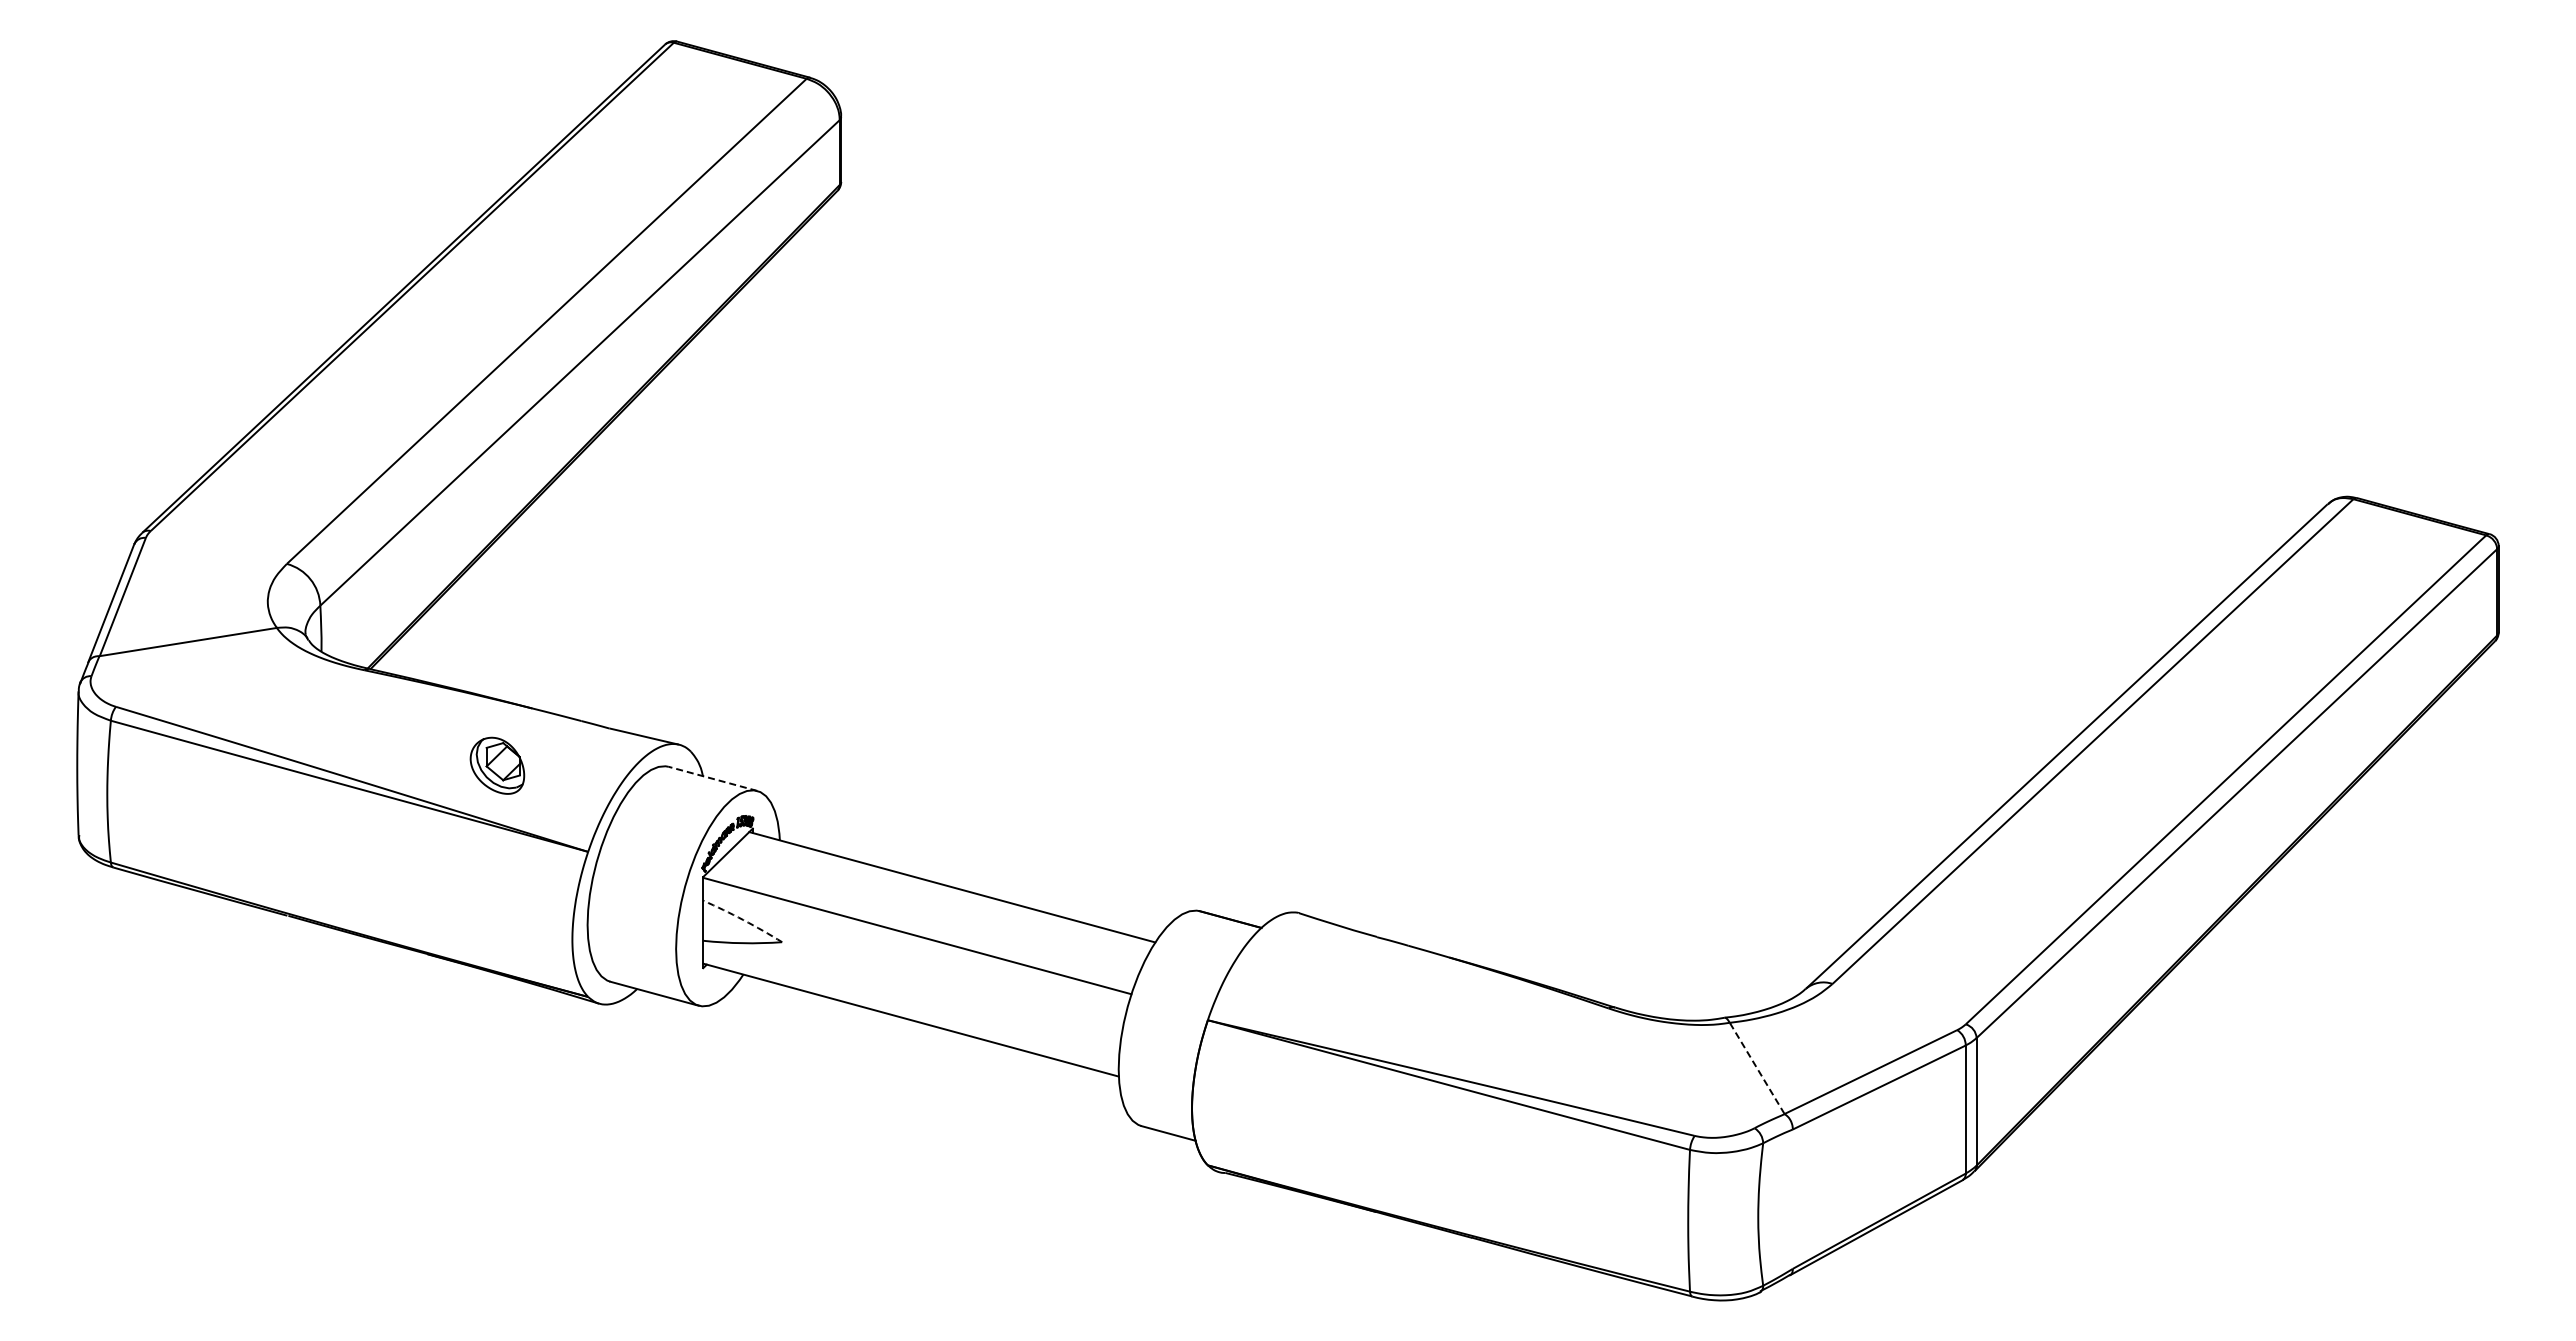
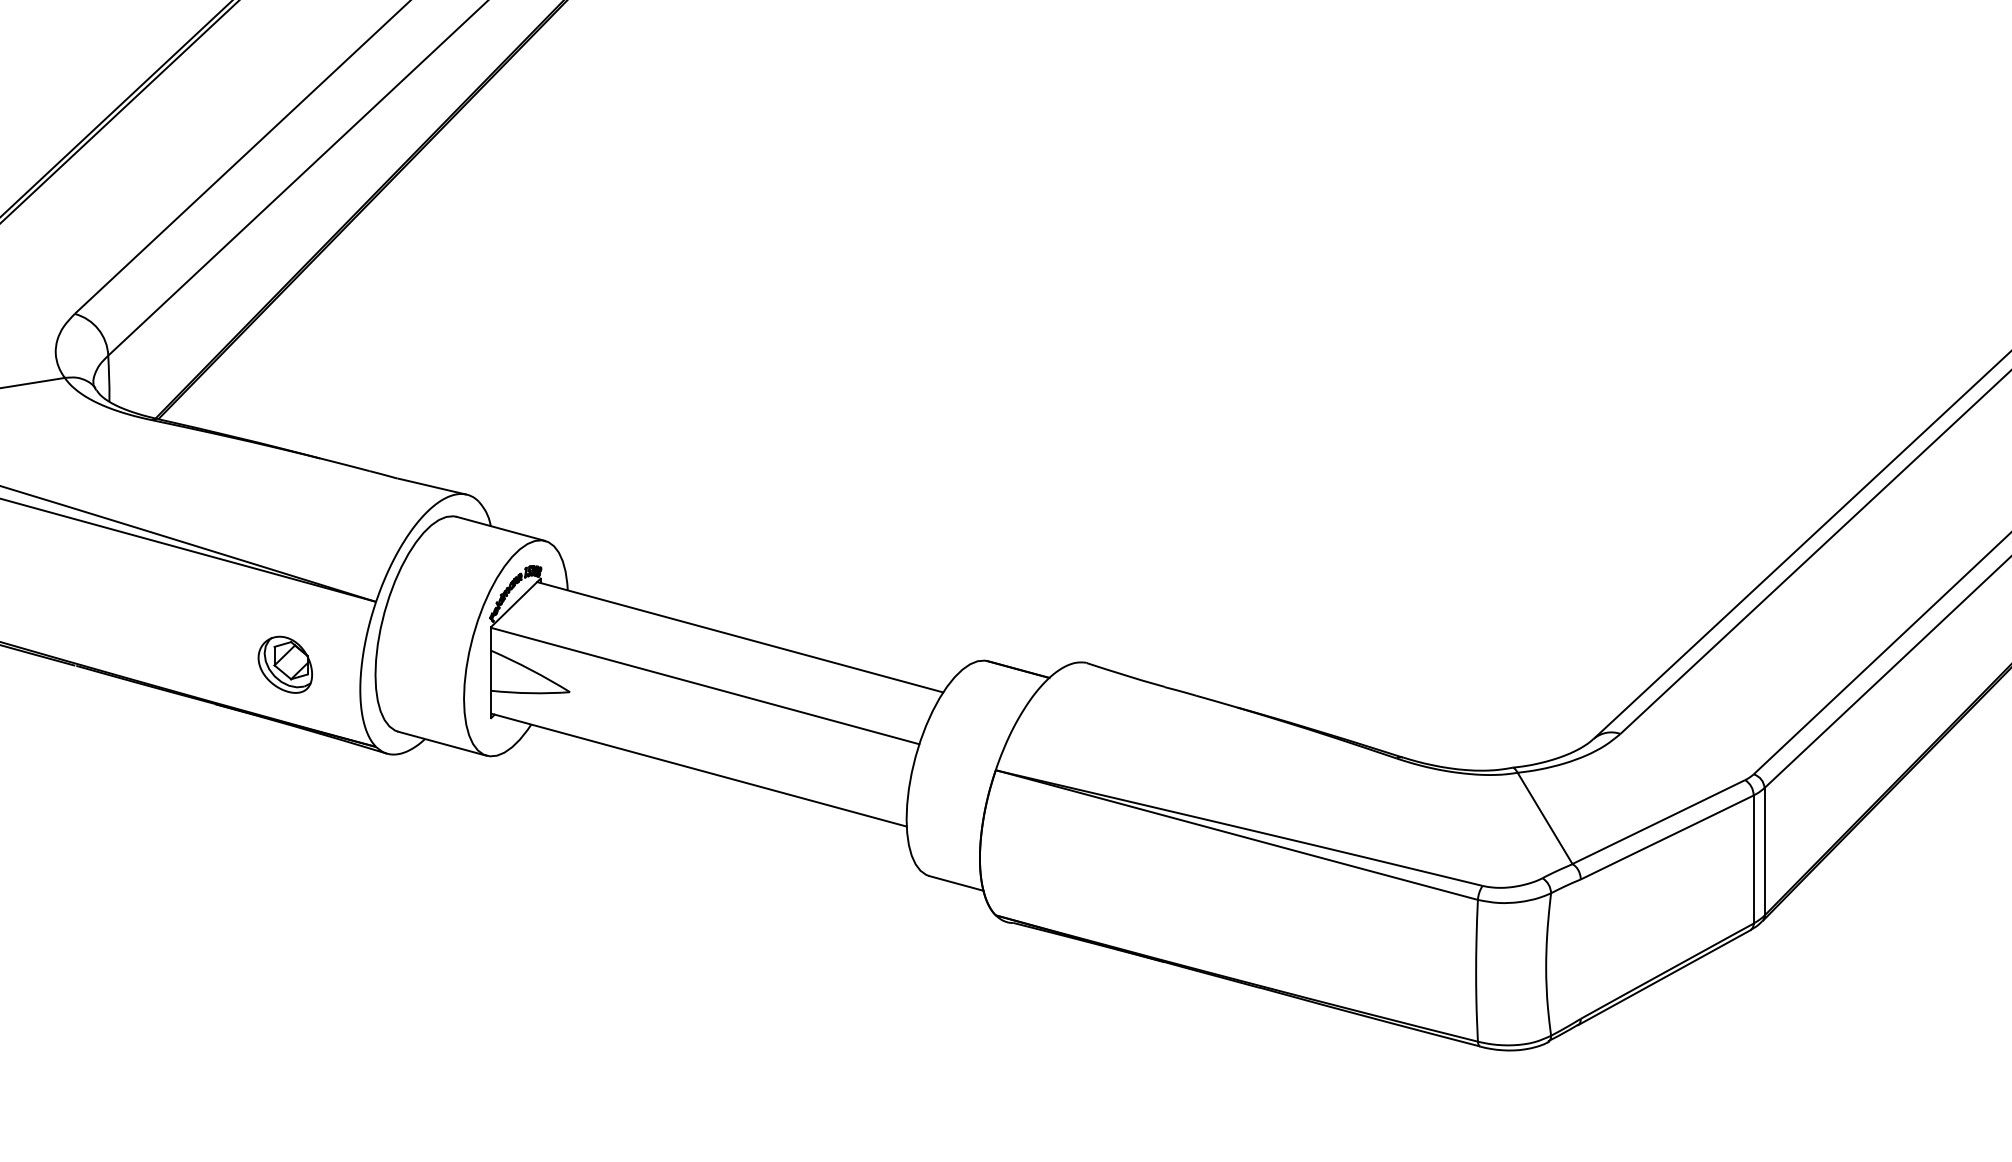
part: (497, 765) -> (285, 664), moved
line: (713, 778) -> (501, 528), dashed -> solid
arc: (743, 920) -> (531, 670), dashed -> solid
line: (1756, 1067) -> (1544, 817), dashed -> solid

